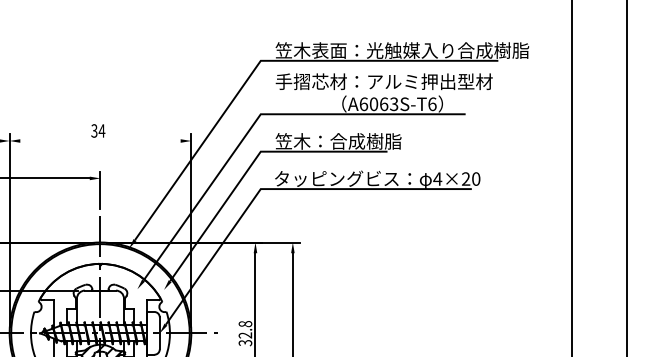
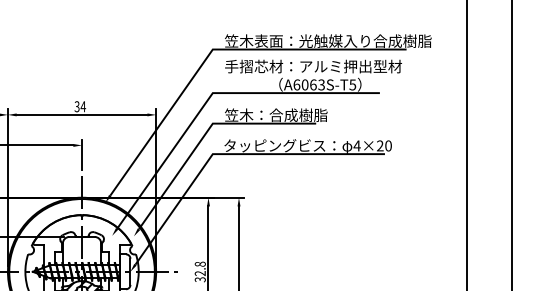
text: (432, 103) -> (352, 84), A6063S-T6 -> A6063S-T5
line: (99, 140) -> (81, 114), added

